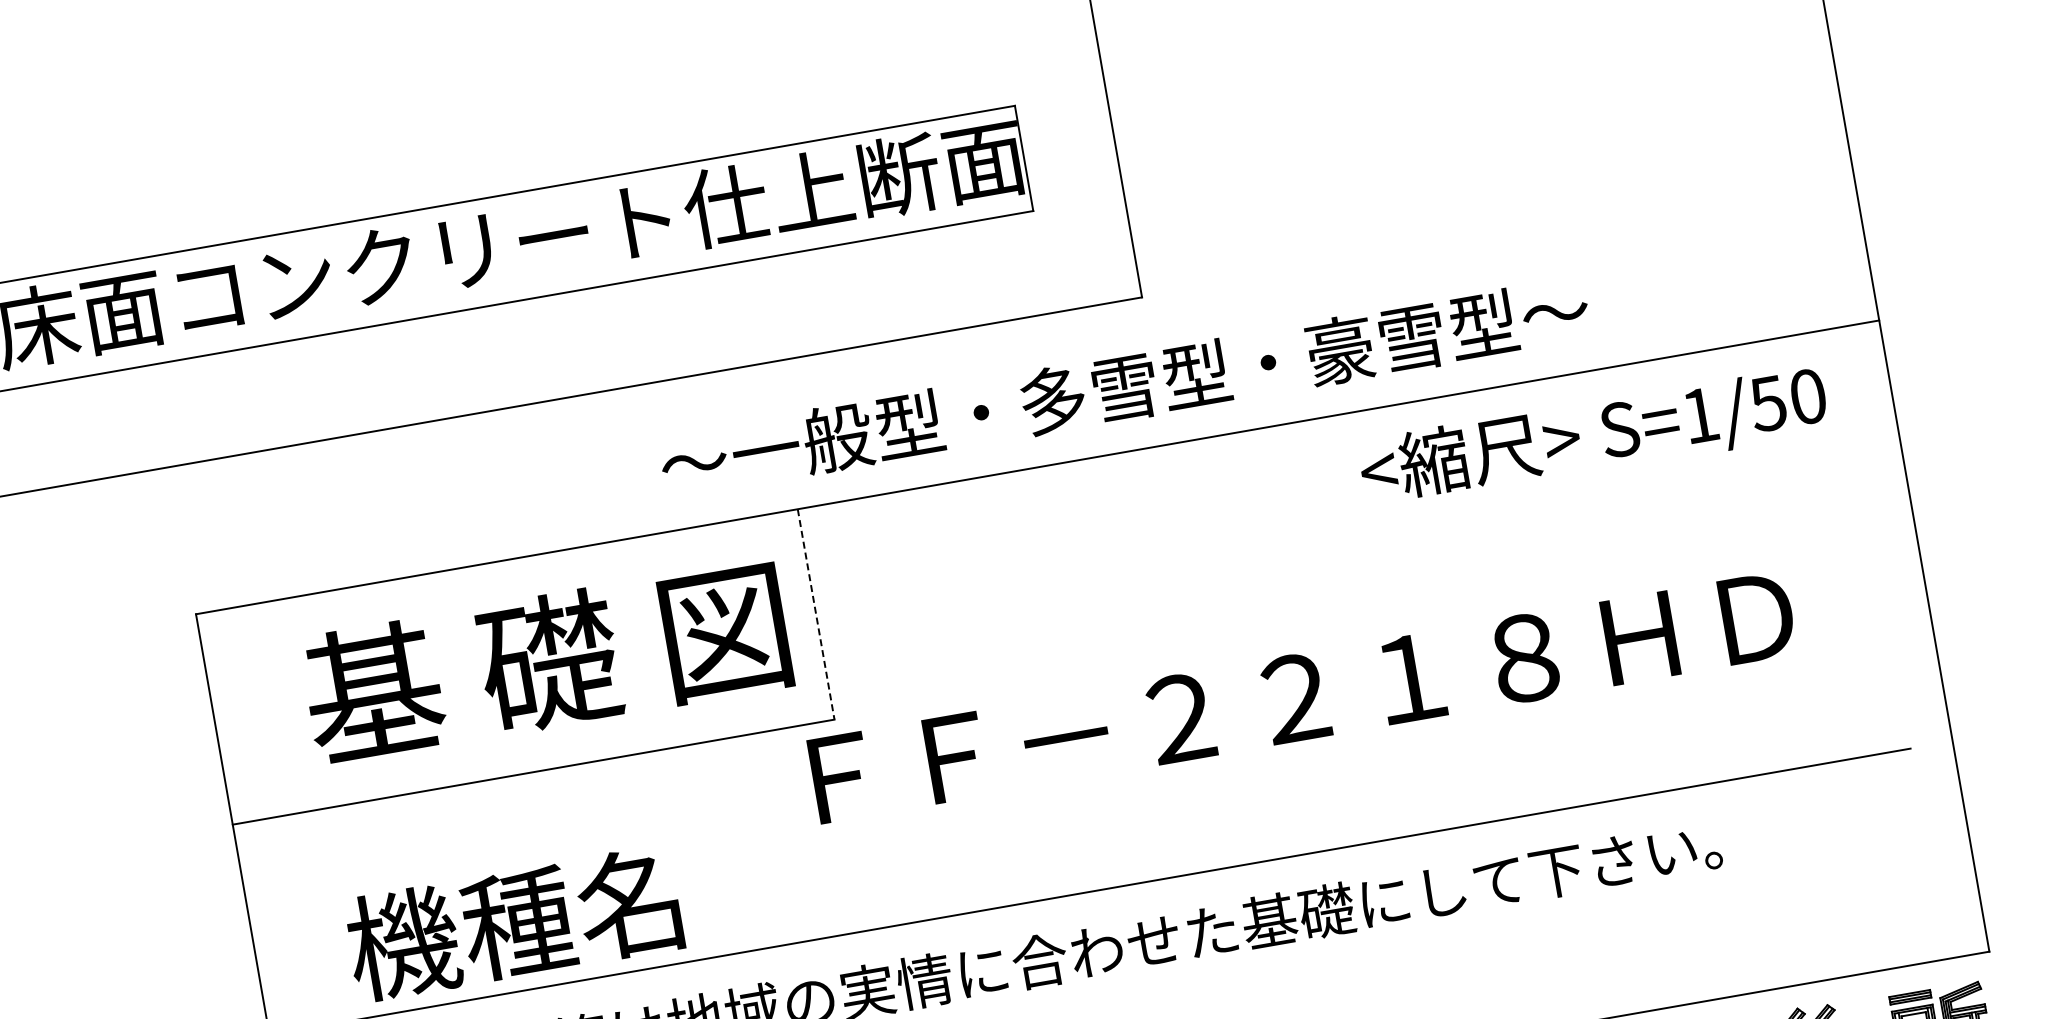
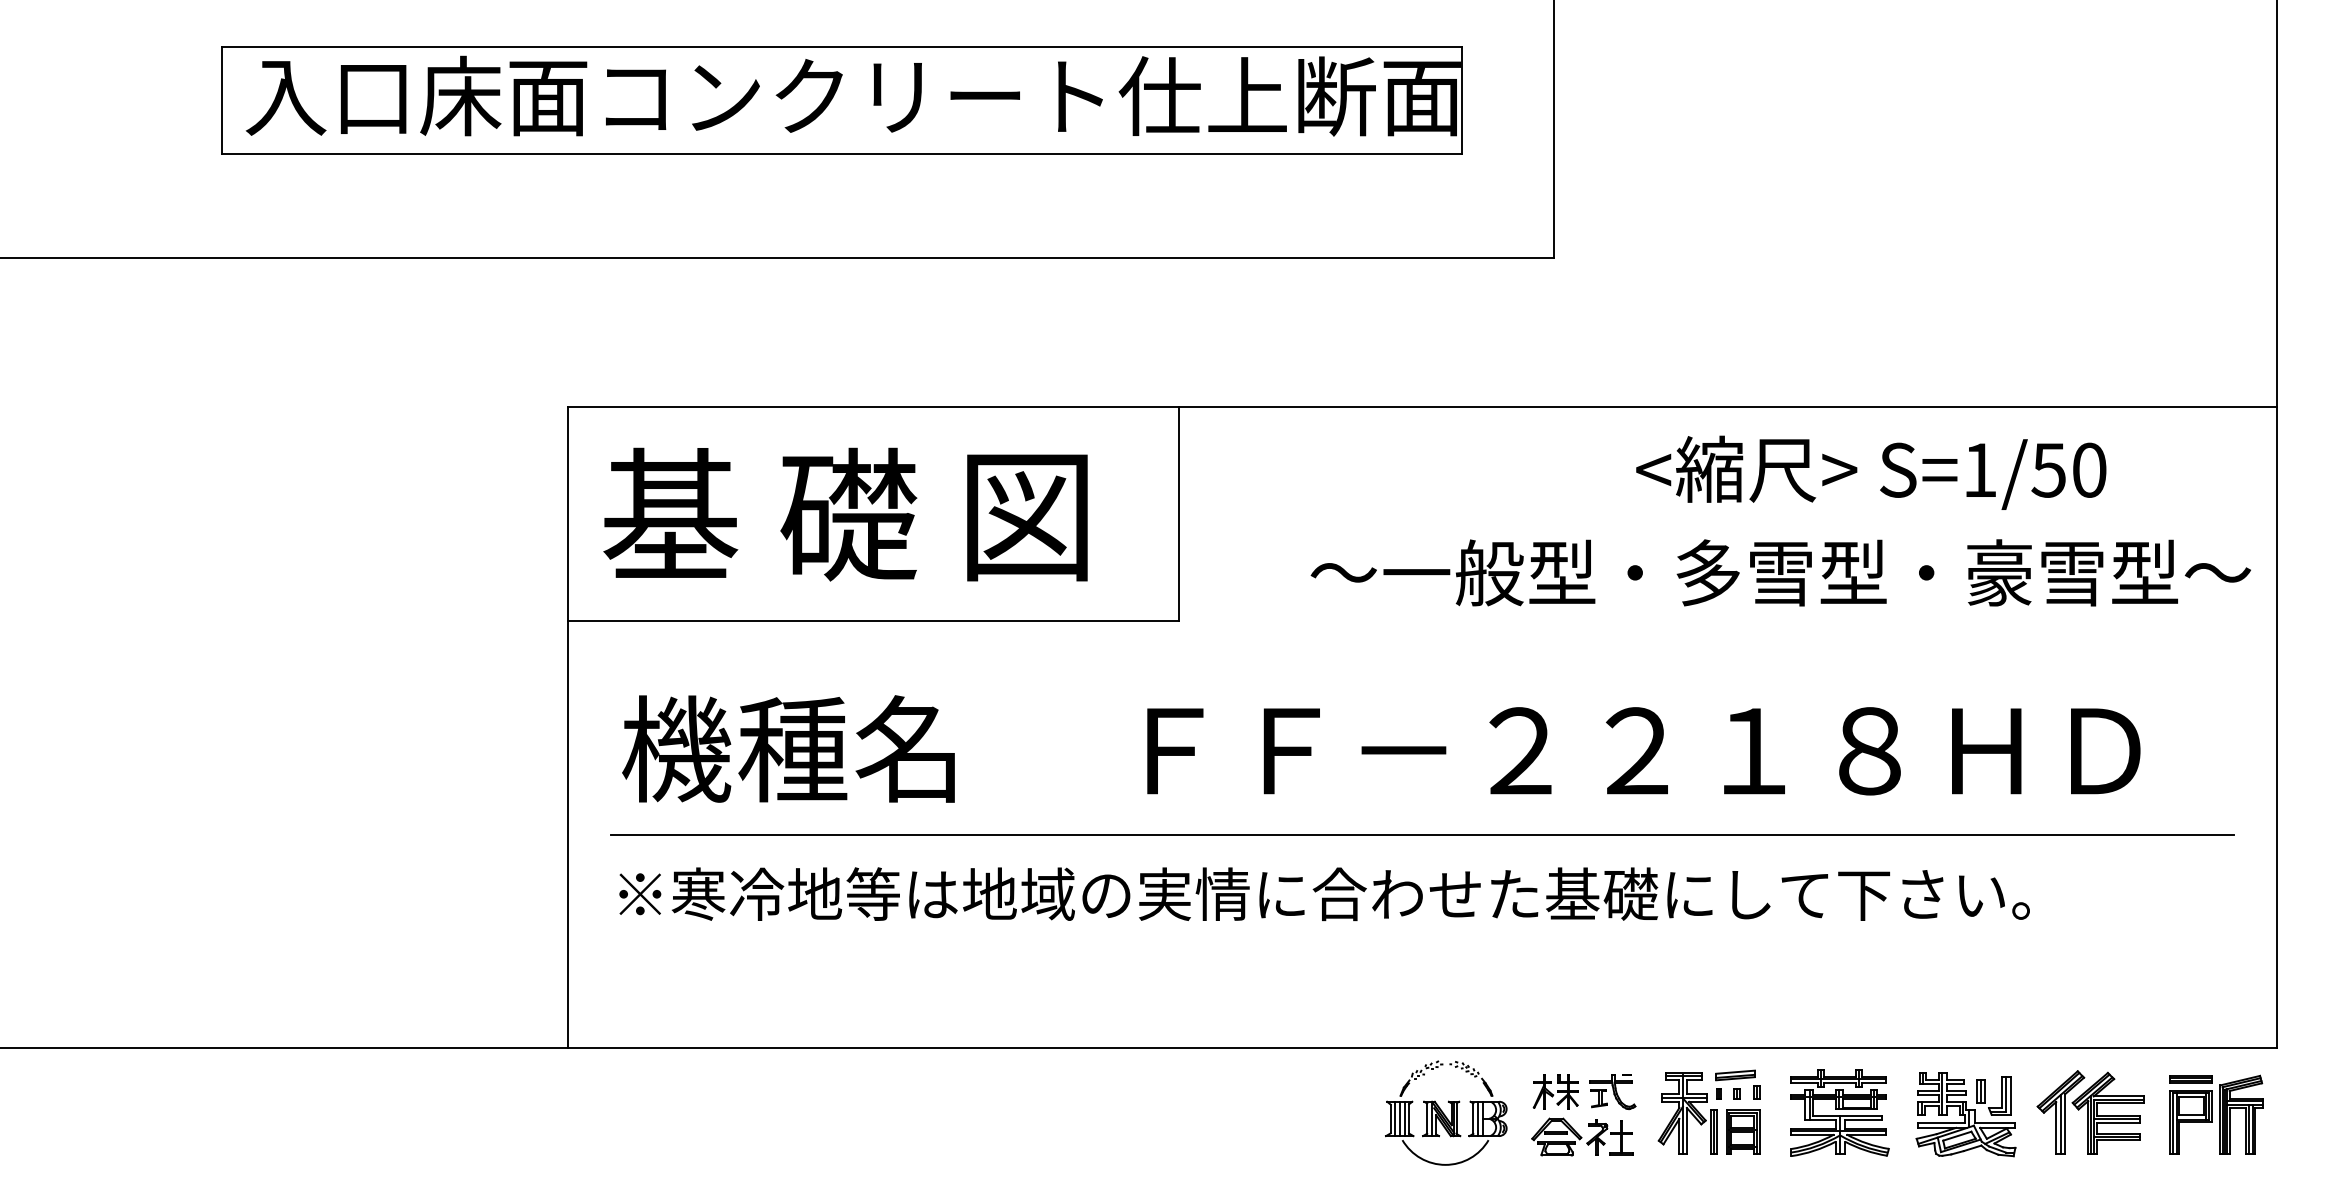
text: (1124, 387) -> (1780, 572), moved
text: (1593, 436) -> (1871, 472), moved
line: (815, 614) -> (1178, 514), dashed -> solid
text: (545, 661) -> (845, 514), moved
text: (1302, 697) -> (1643, 751), moved
text: (513, 923) -> (788, 748), moved

